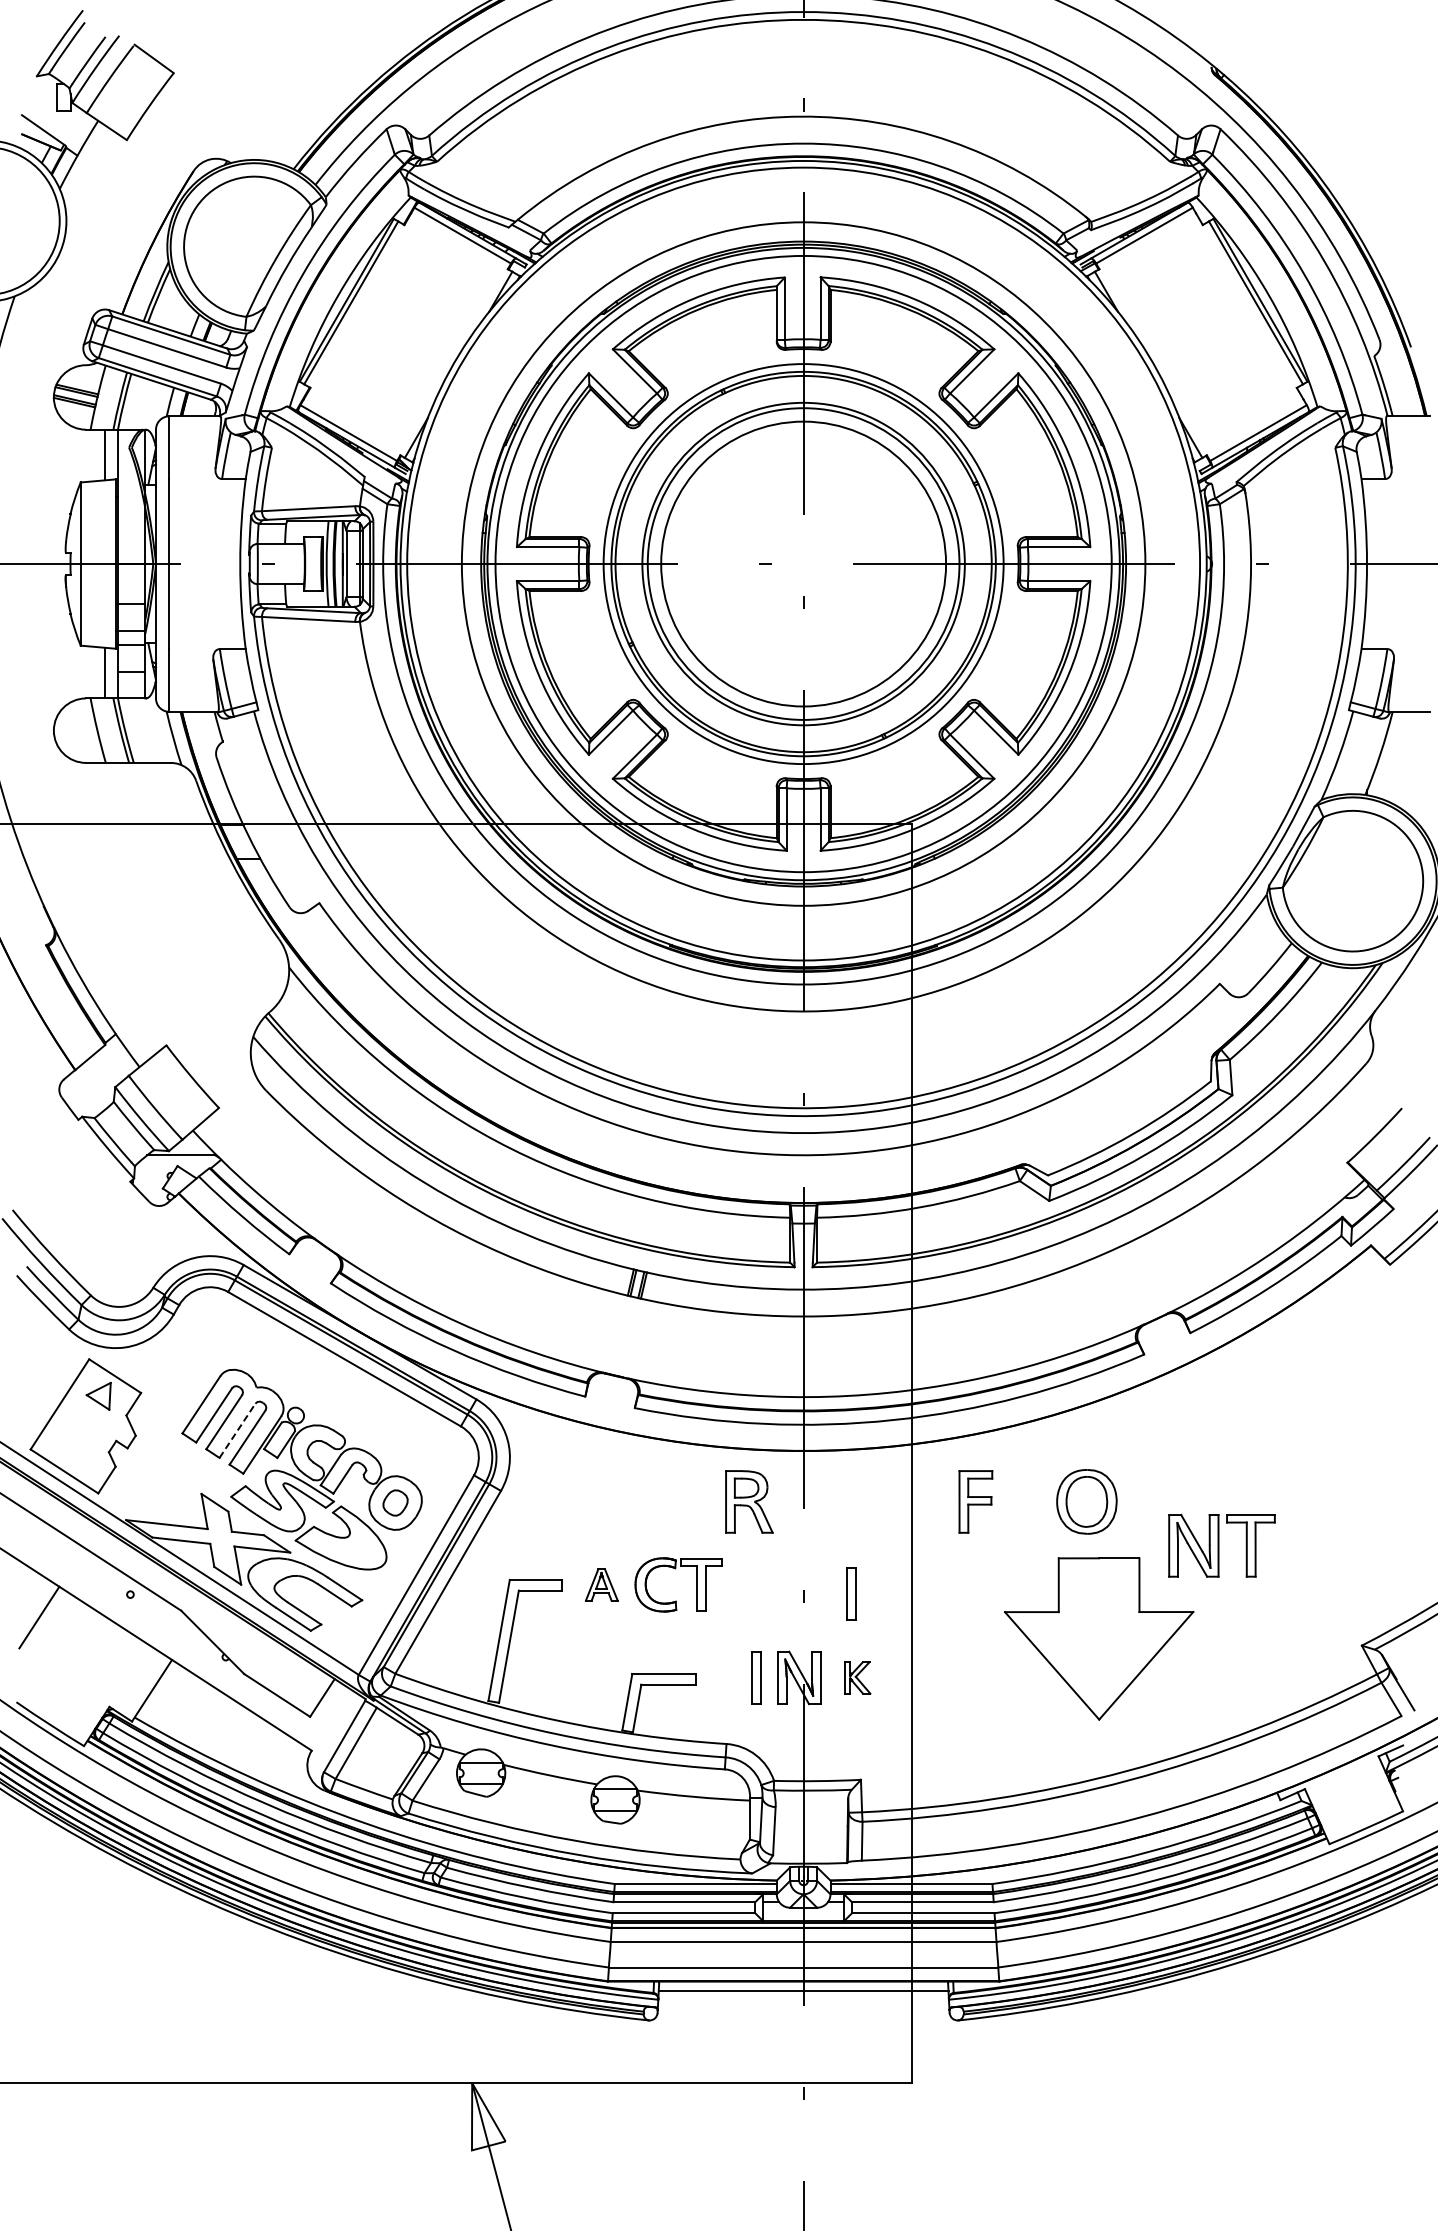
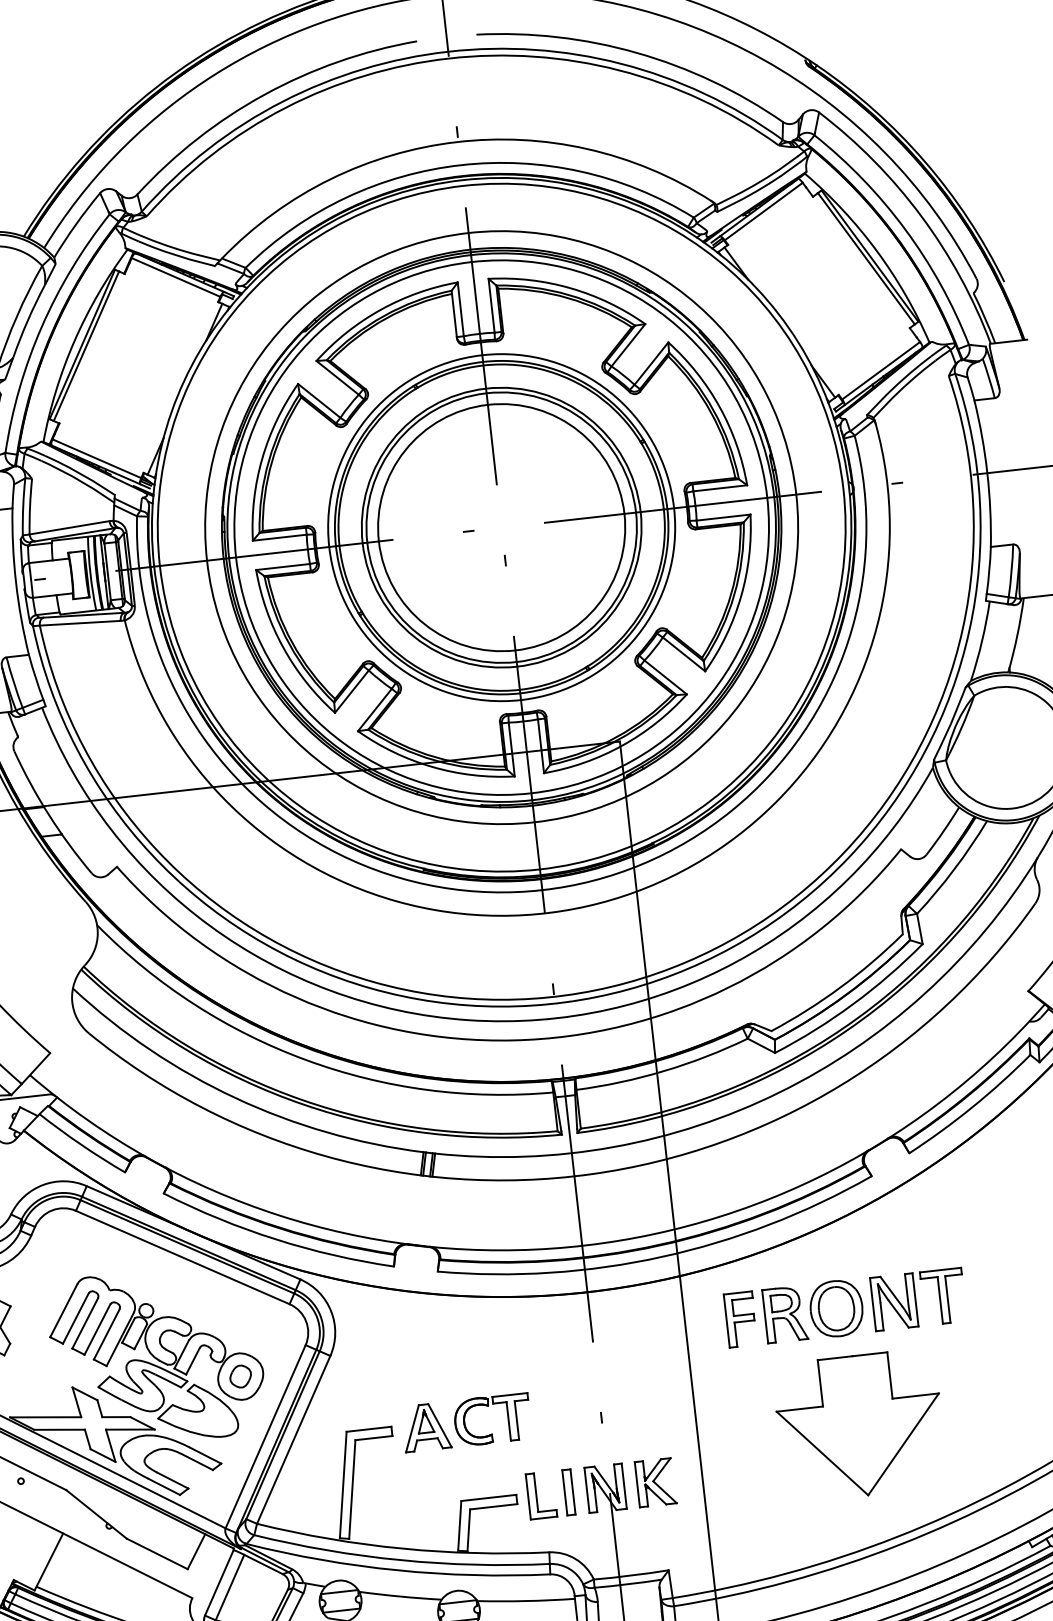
line: (237, 1430) -> (97, 1329), dashed -> solid
part: (749, 1501) -> (785, 1314), moved
part: (1221, 1545) -> (918, 1299), moved
part: (601, 1584) -> (426, 1426), size x1.67
part: (851, 1593) -> (642, 1410), removed
part: (724, 1677) -> (541, 1495), added
part: (857, 1677) -> (655, 1482), size x1.67

